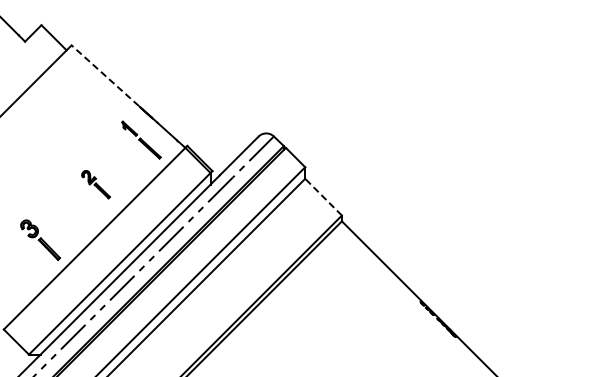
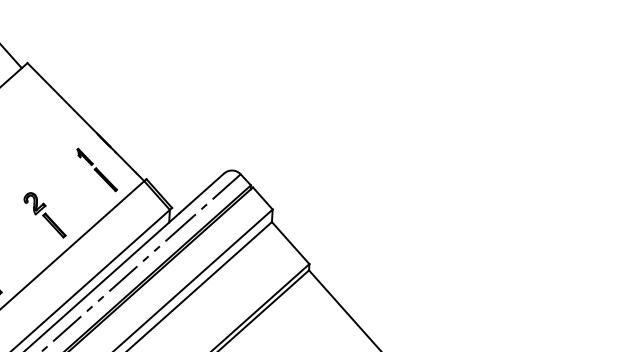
line: (104, 75) -> (61, 97), dashed -> solid
part: (95, 184) -> (44, 215), size x1.43
line: (323, 197) -> (290, 243), dashed -> solid

